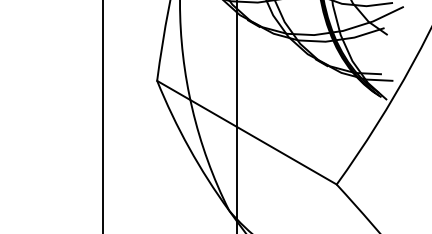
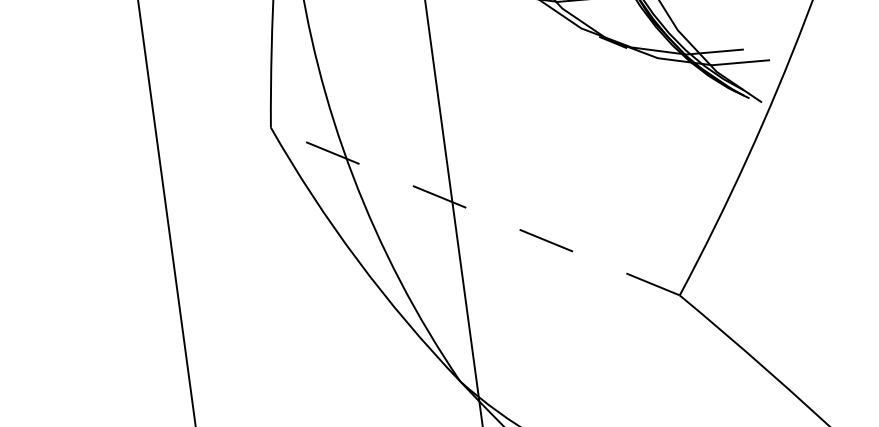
line: (246, 132) -> (474, 211), solid -> dashed

